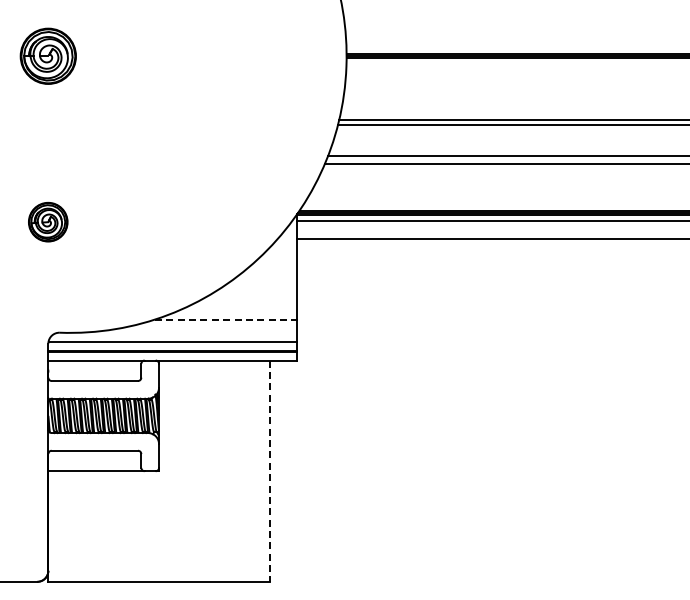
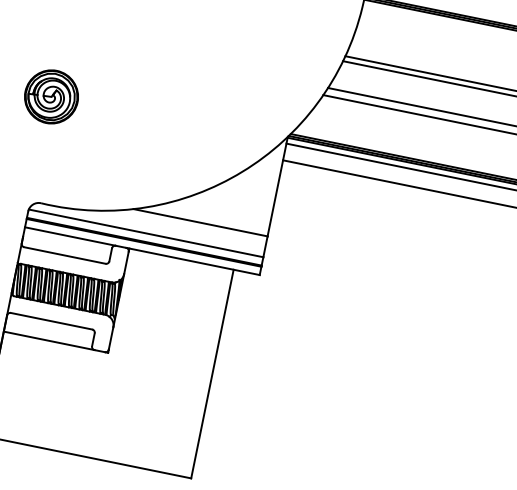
part: (47, 221) -> (50, 96), size x1.43
line: (226, 319) -> (200, 222), dashed -> solid
line: (269, 471) -> (212, 374), dashed -> solid

